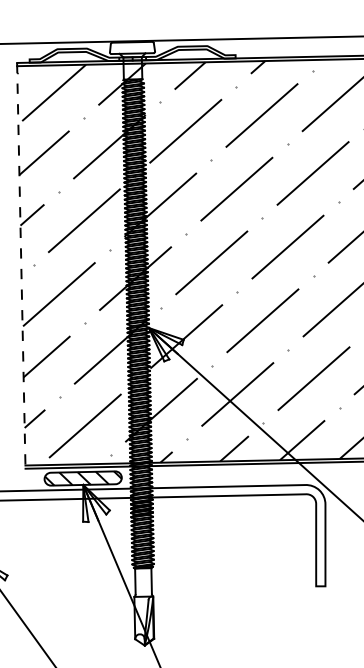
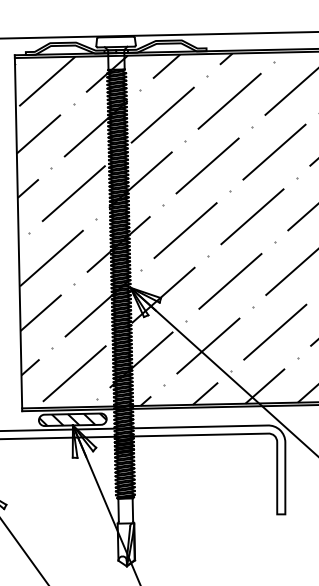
line: (21, 266) -> (18, 233), dashed -> solid

